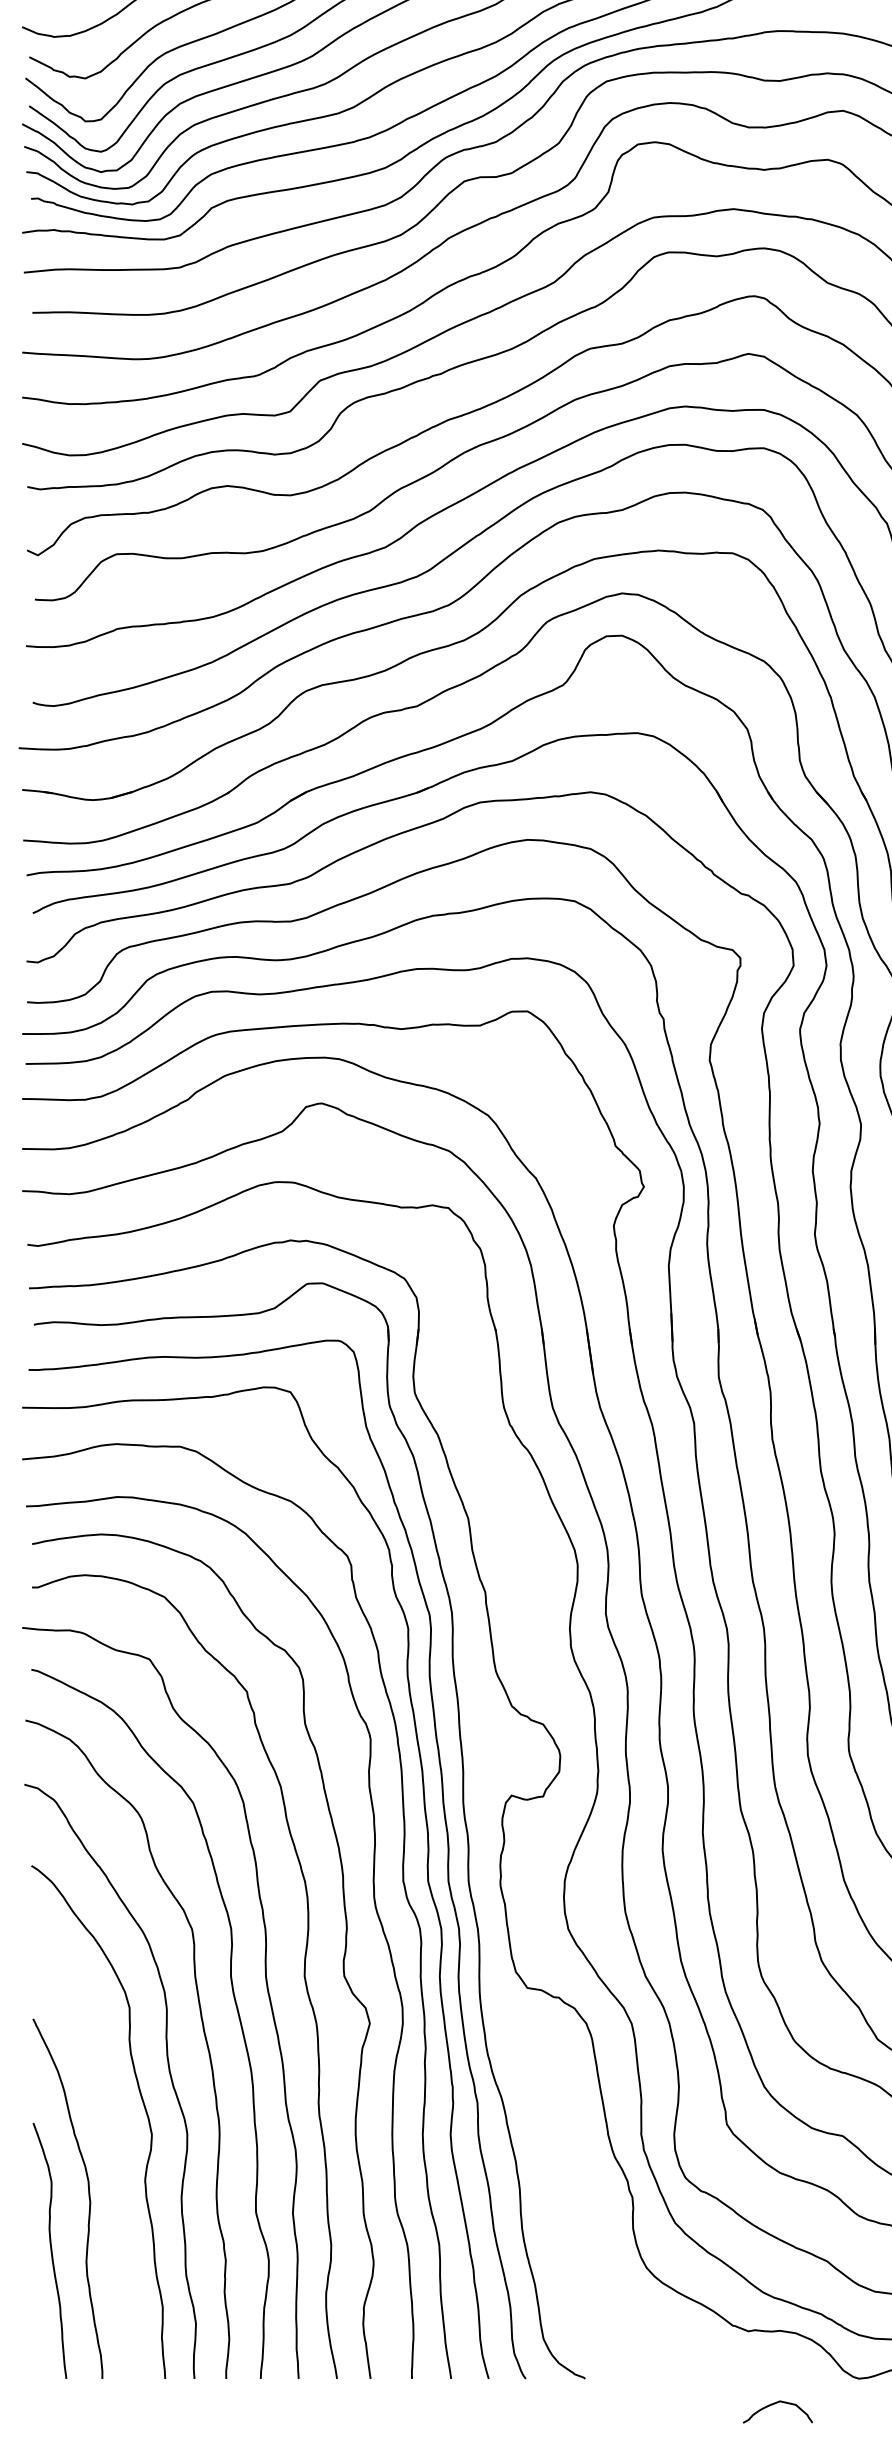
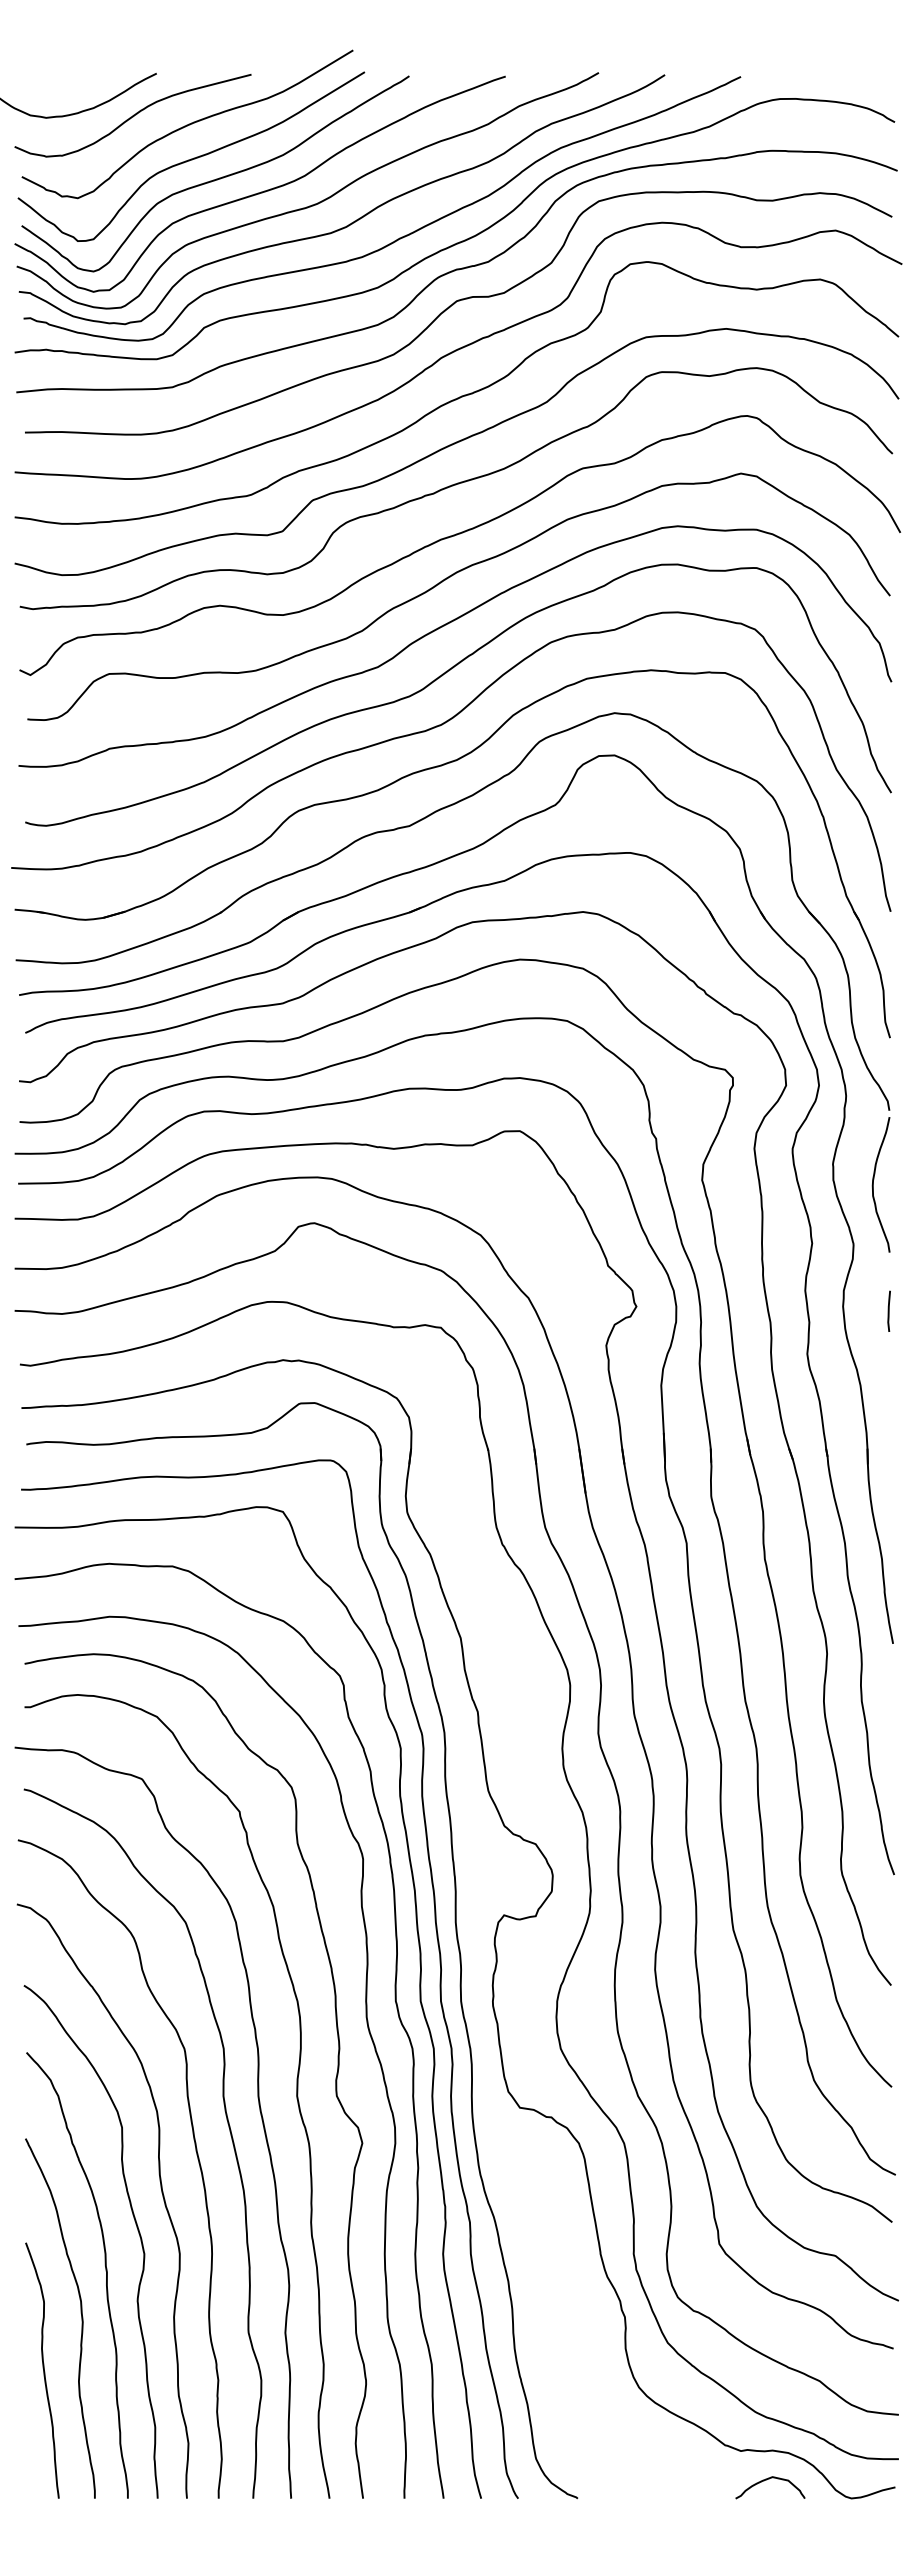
curve: (113, 2151) -> (105, 2271), added
curve: (777, 2403) -> (769, 2479), moved

